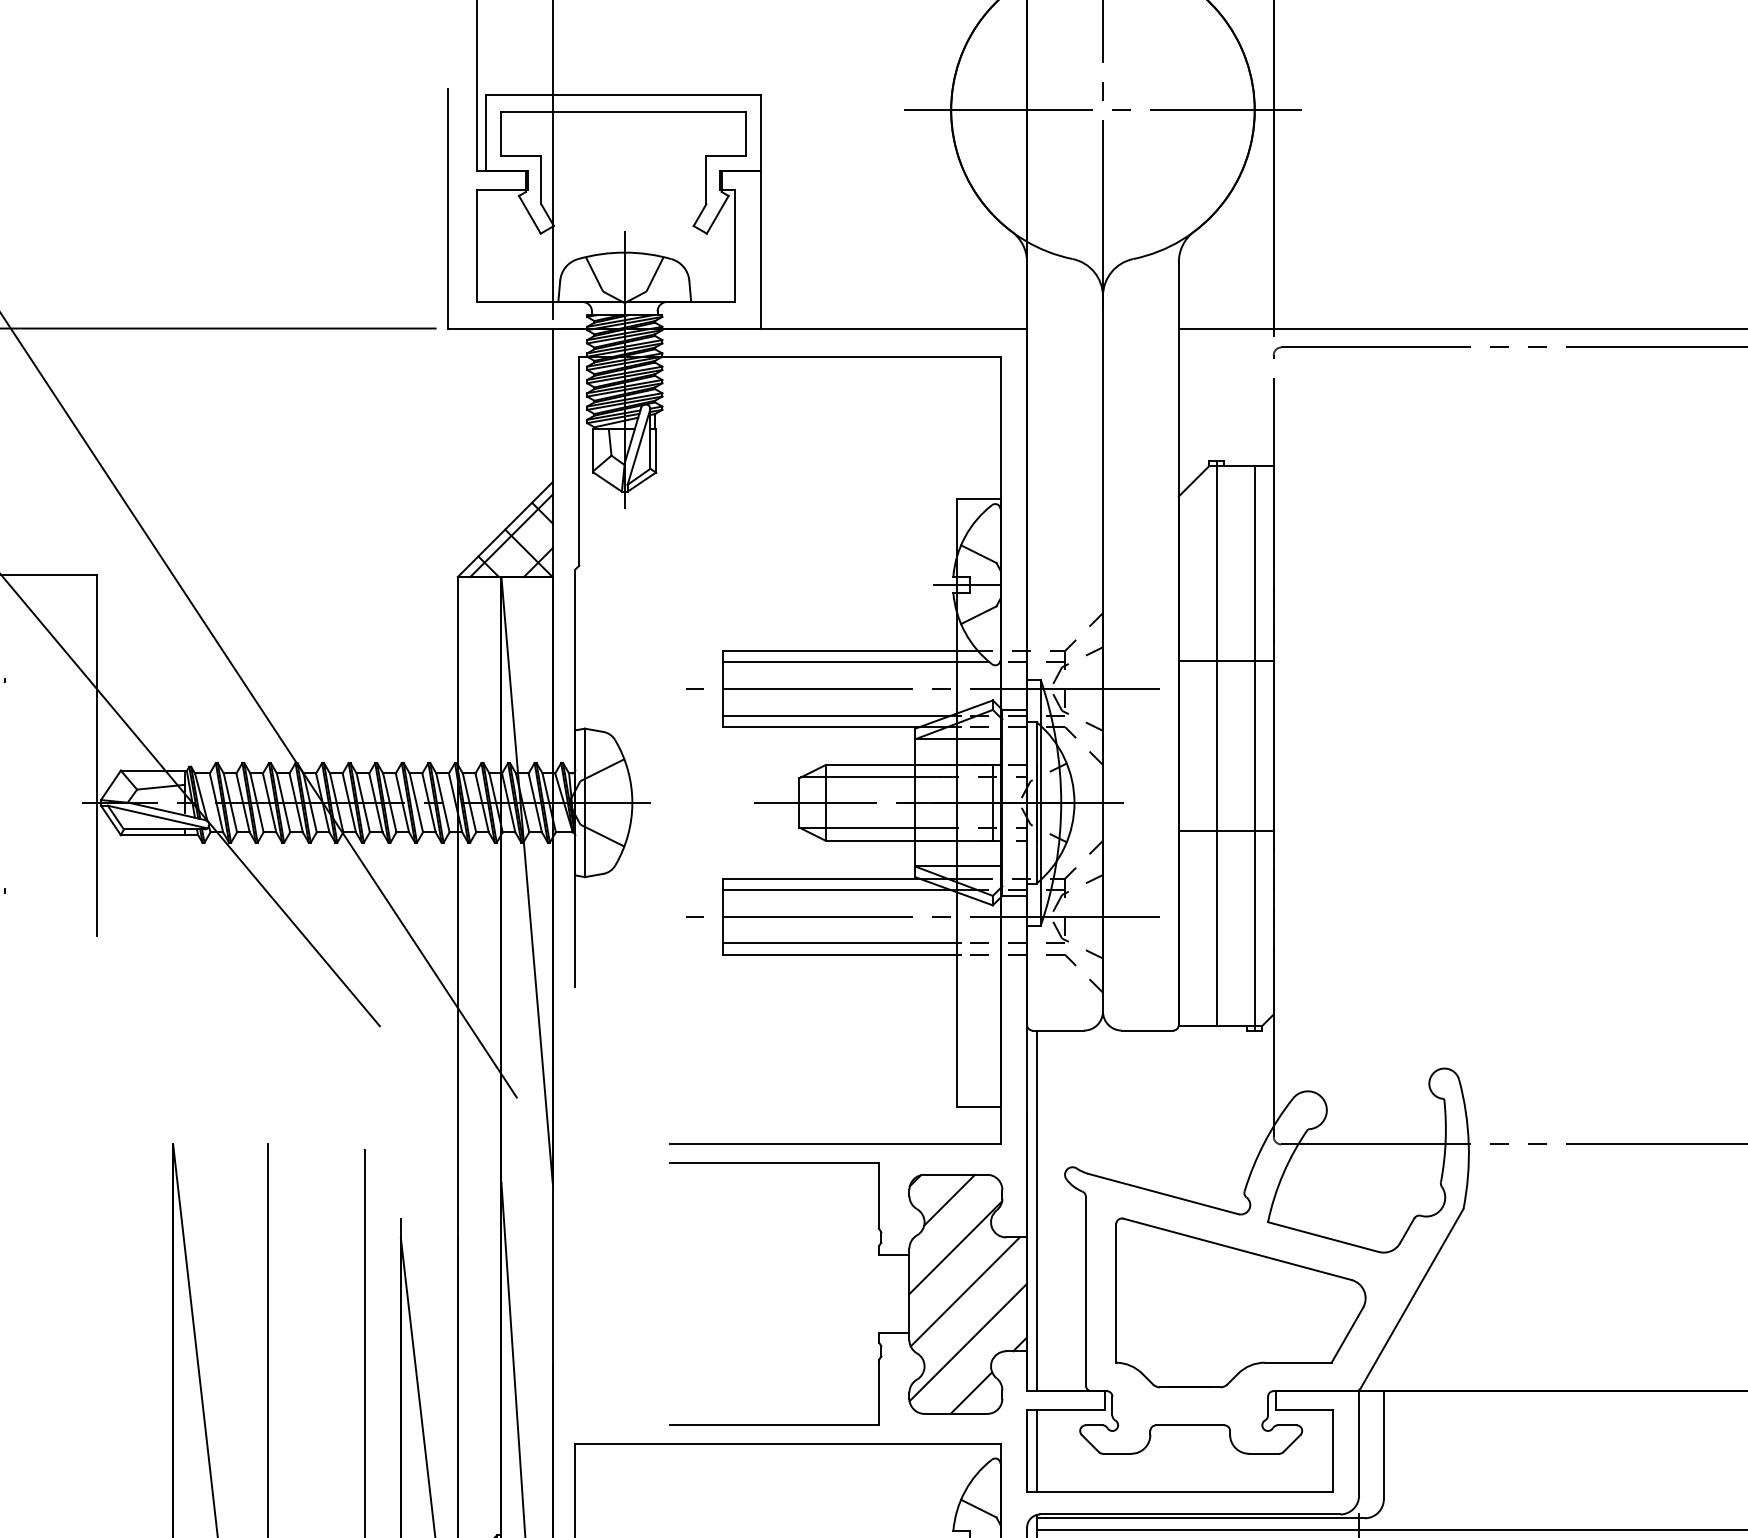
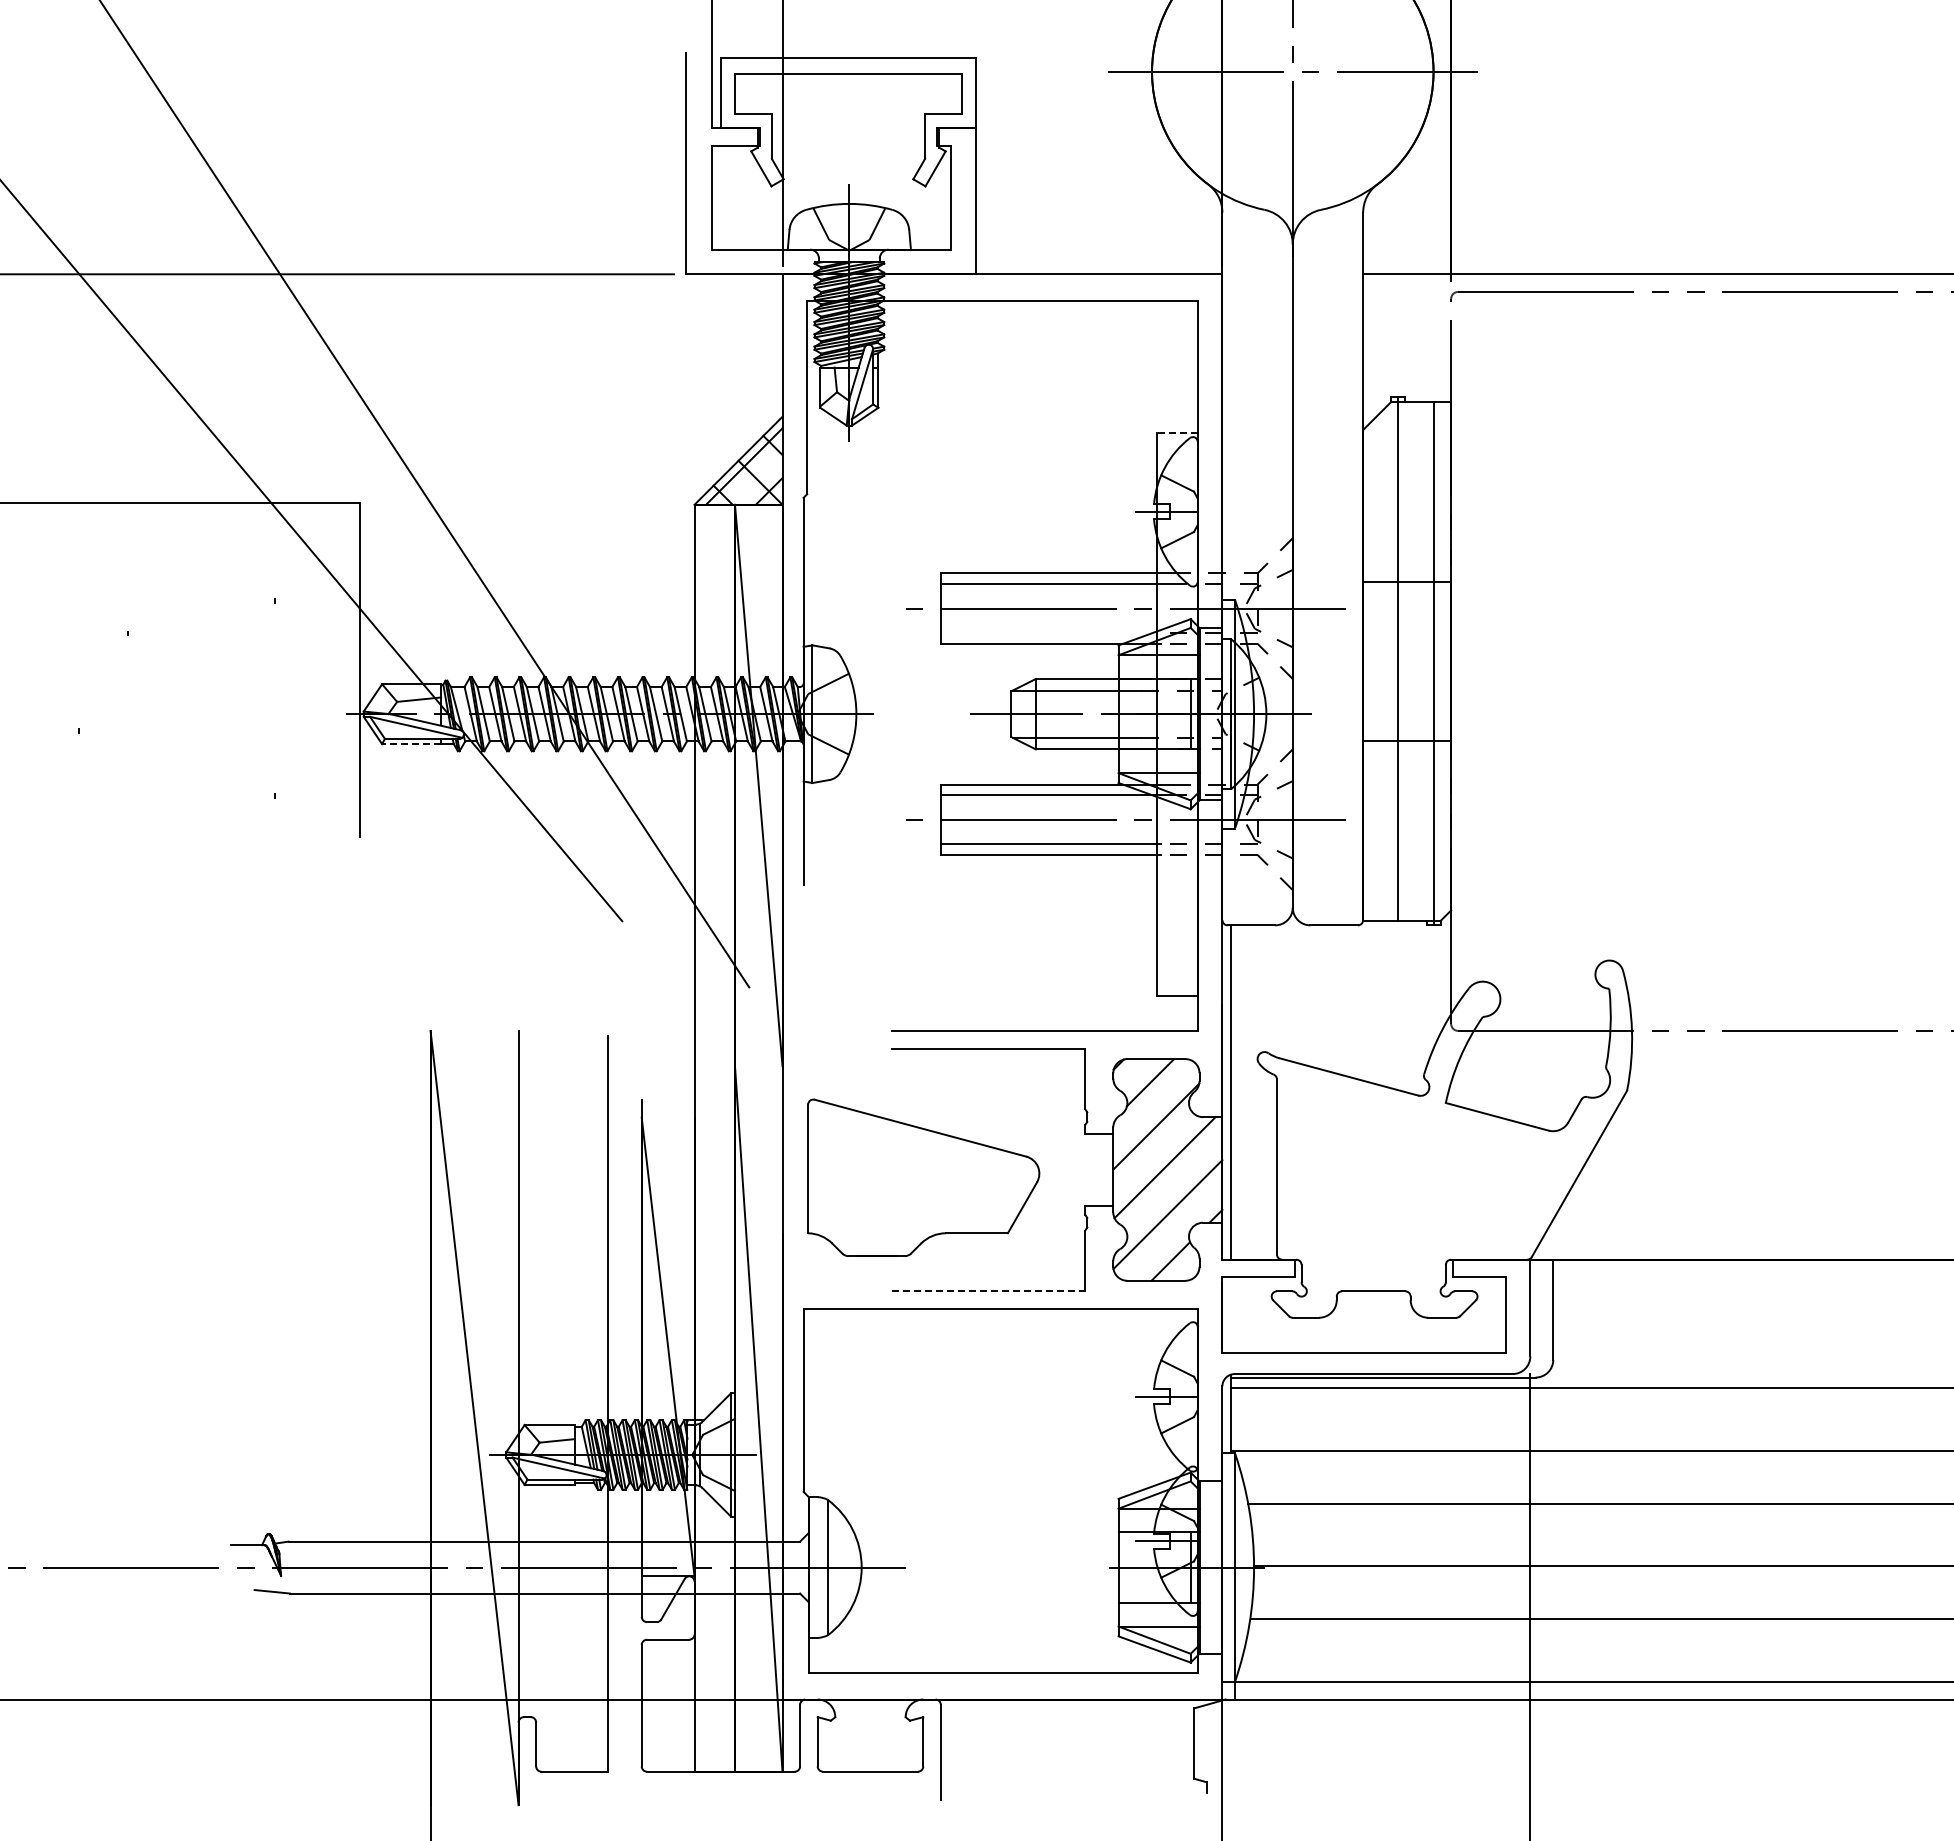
line: (978, 499) -> (1177, 432), solid -> dashed
line: (841, 715) -> (1050, 633), removed
line: (152, 835) -> (411, 744), solid -> dashed
part: (1240, 1302) -> (923, 1177), moved
line: (774, 1425) -> (988, 1291), solid -> dashed
line: (1036, 1450) -> (1231, 1314), removed

